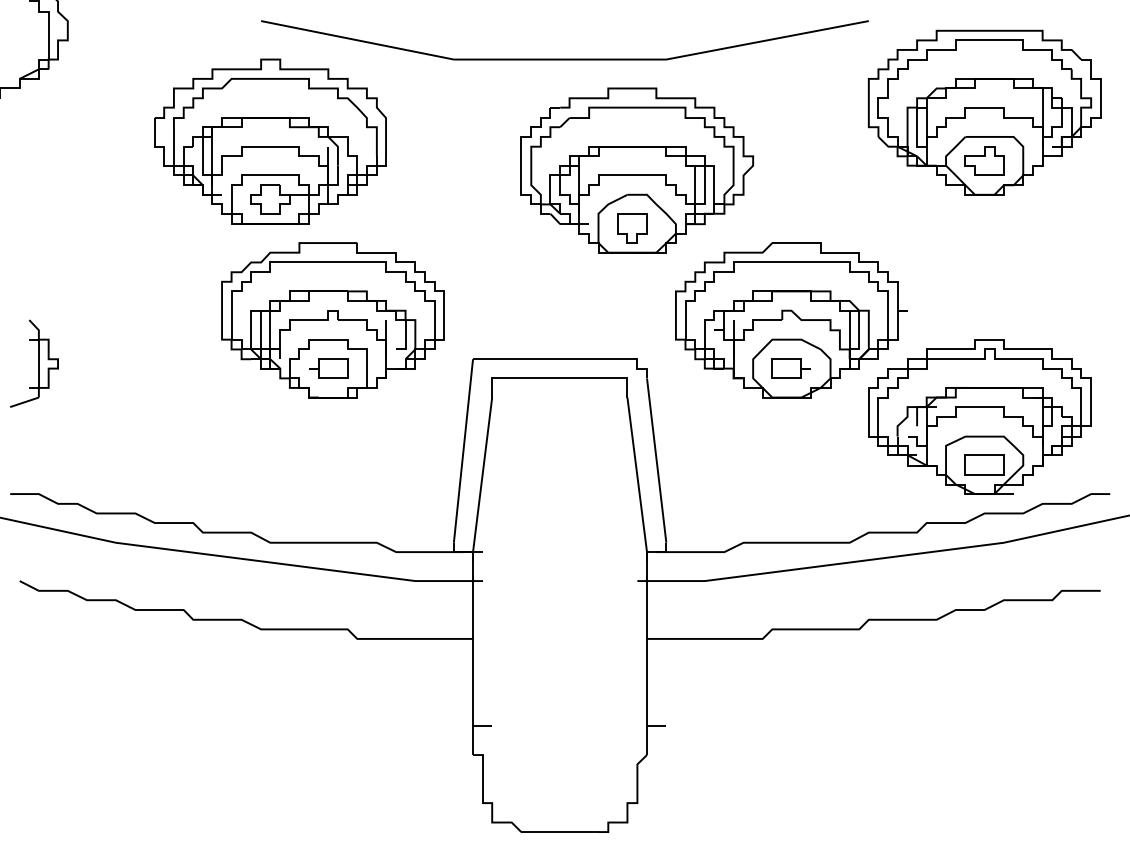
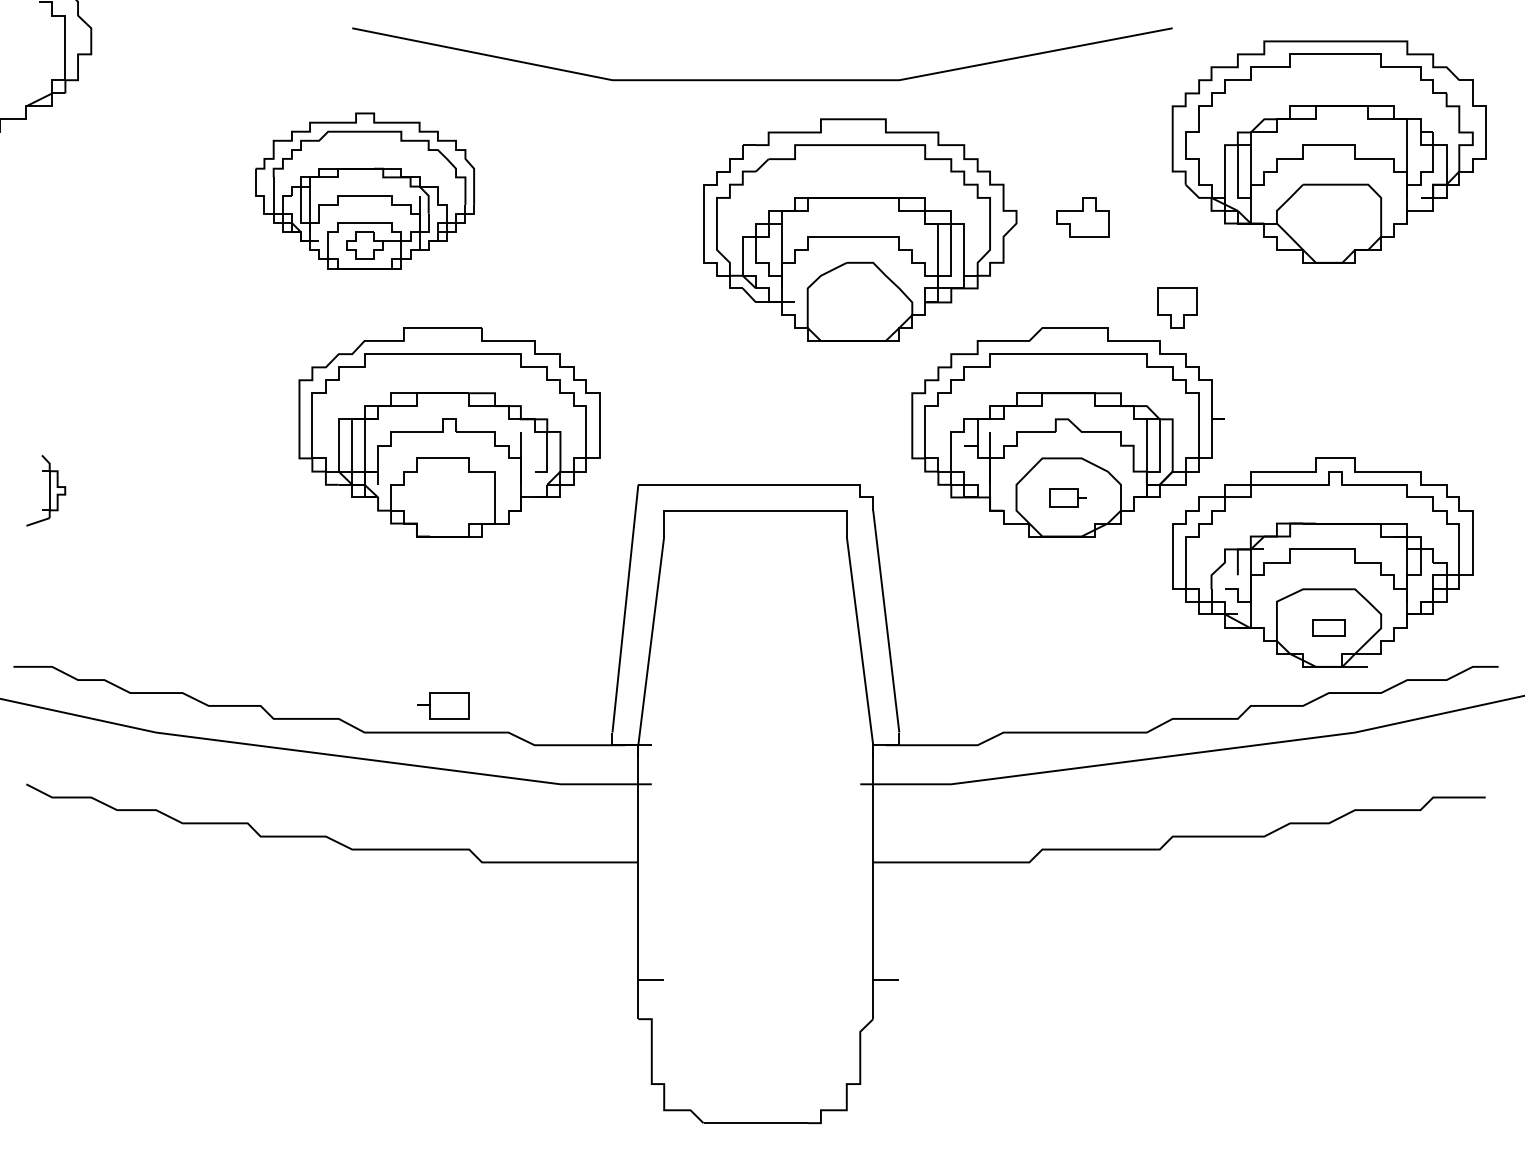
part: (270, 141) -> (364, 190), size x0.7
part: (984, 161) -> (1082, 217), moved
part: (632, 227) -> (1177, 307), moved
part: (33, 363) -> (45, 490), size x0.6
part: (328, 368) -> (443, 705), moved
part: (790, 368) -> (1067, 497), size x0.7
part: (984, 464) -> (1328, 627), size x0.6

